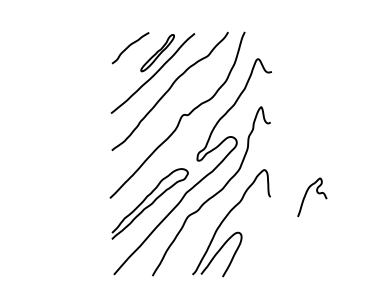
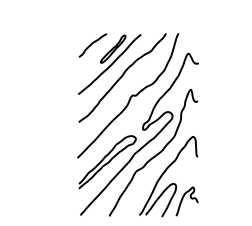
curve: (316, 192) -> (190, 197), moved

